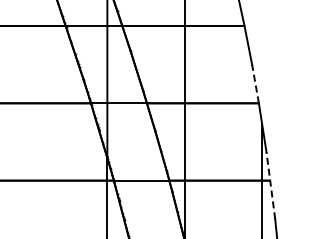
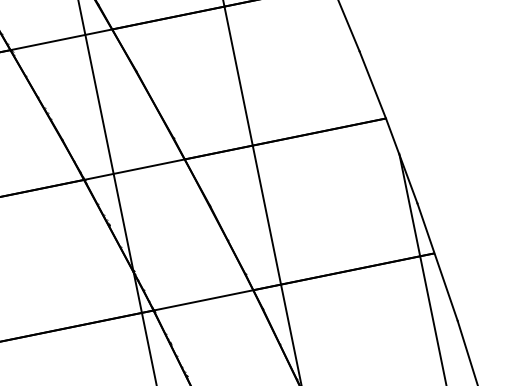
line: (255, 83) -> (372, 84), dashed -> solid
line: (270, 185) -> (436, 261), dashed -> solid

